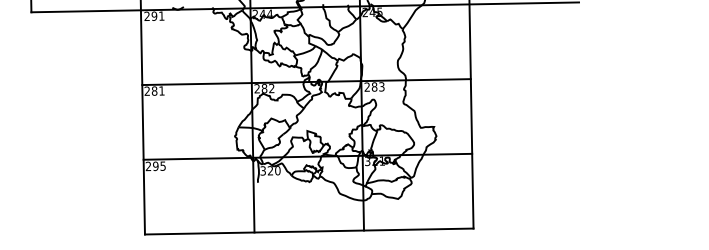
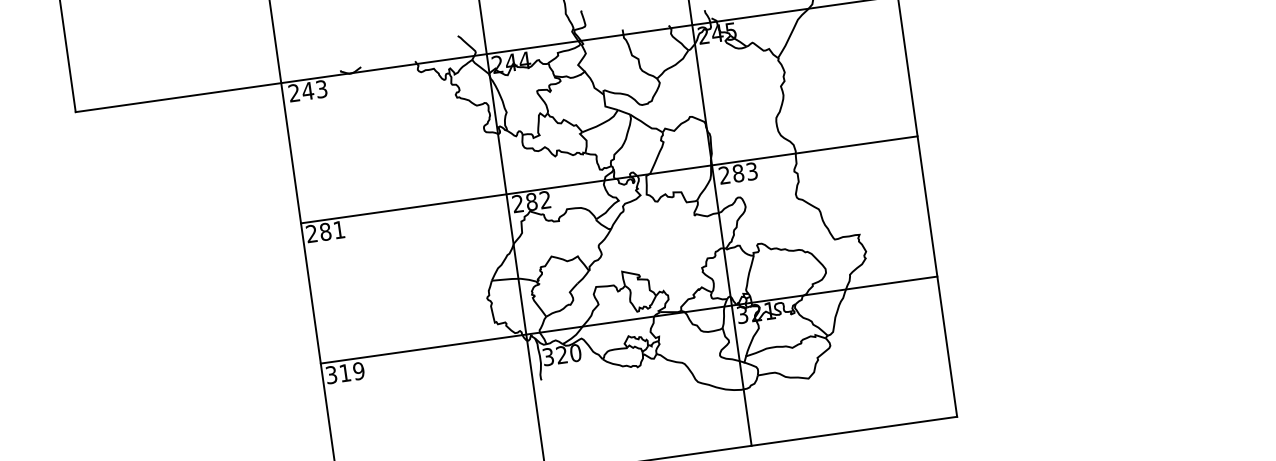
text: (157, 15) -> (313, 89), 291 -> 243
text: (155, 166) -> (344, 373), 295 -> 319

